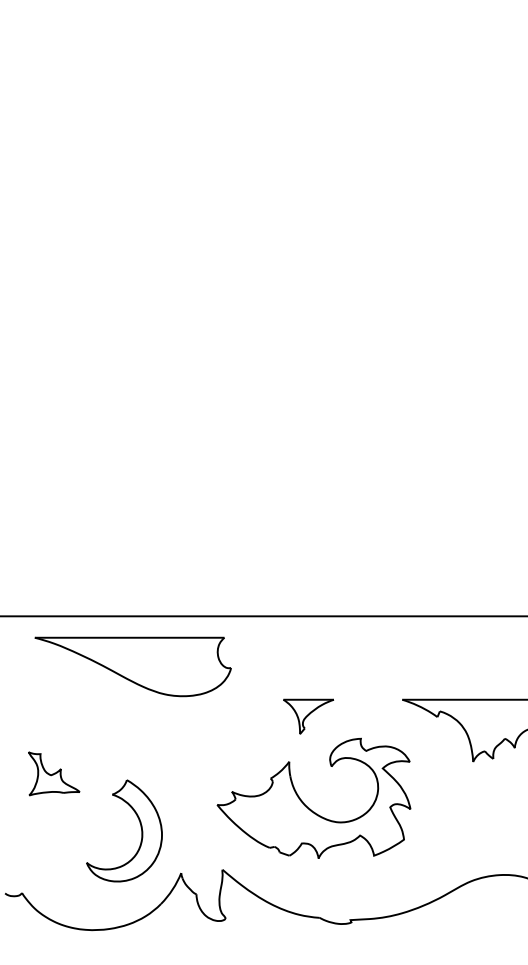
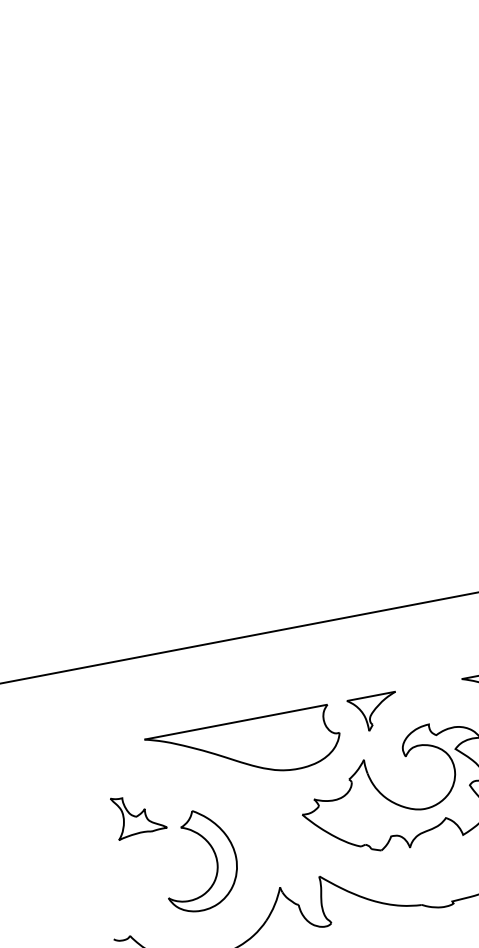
part: (132, 666) -> (244, 749), moved
part: (140, 827) -> (214, 854), moved

